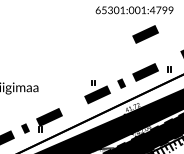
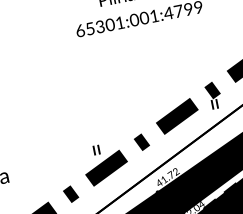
part: (145, 34) -> (164, 54), removed
fill: (169, 60) -> (212, 89), added
fill: (73, 105) -> (70, 193), added

